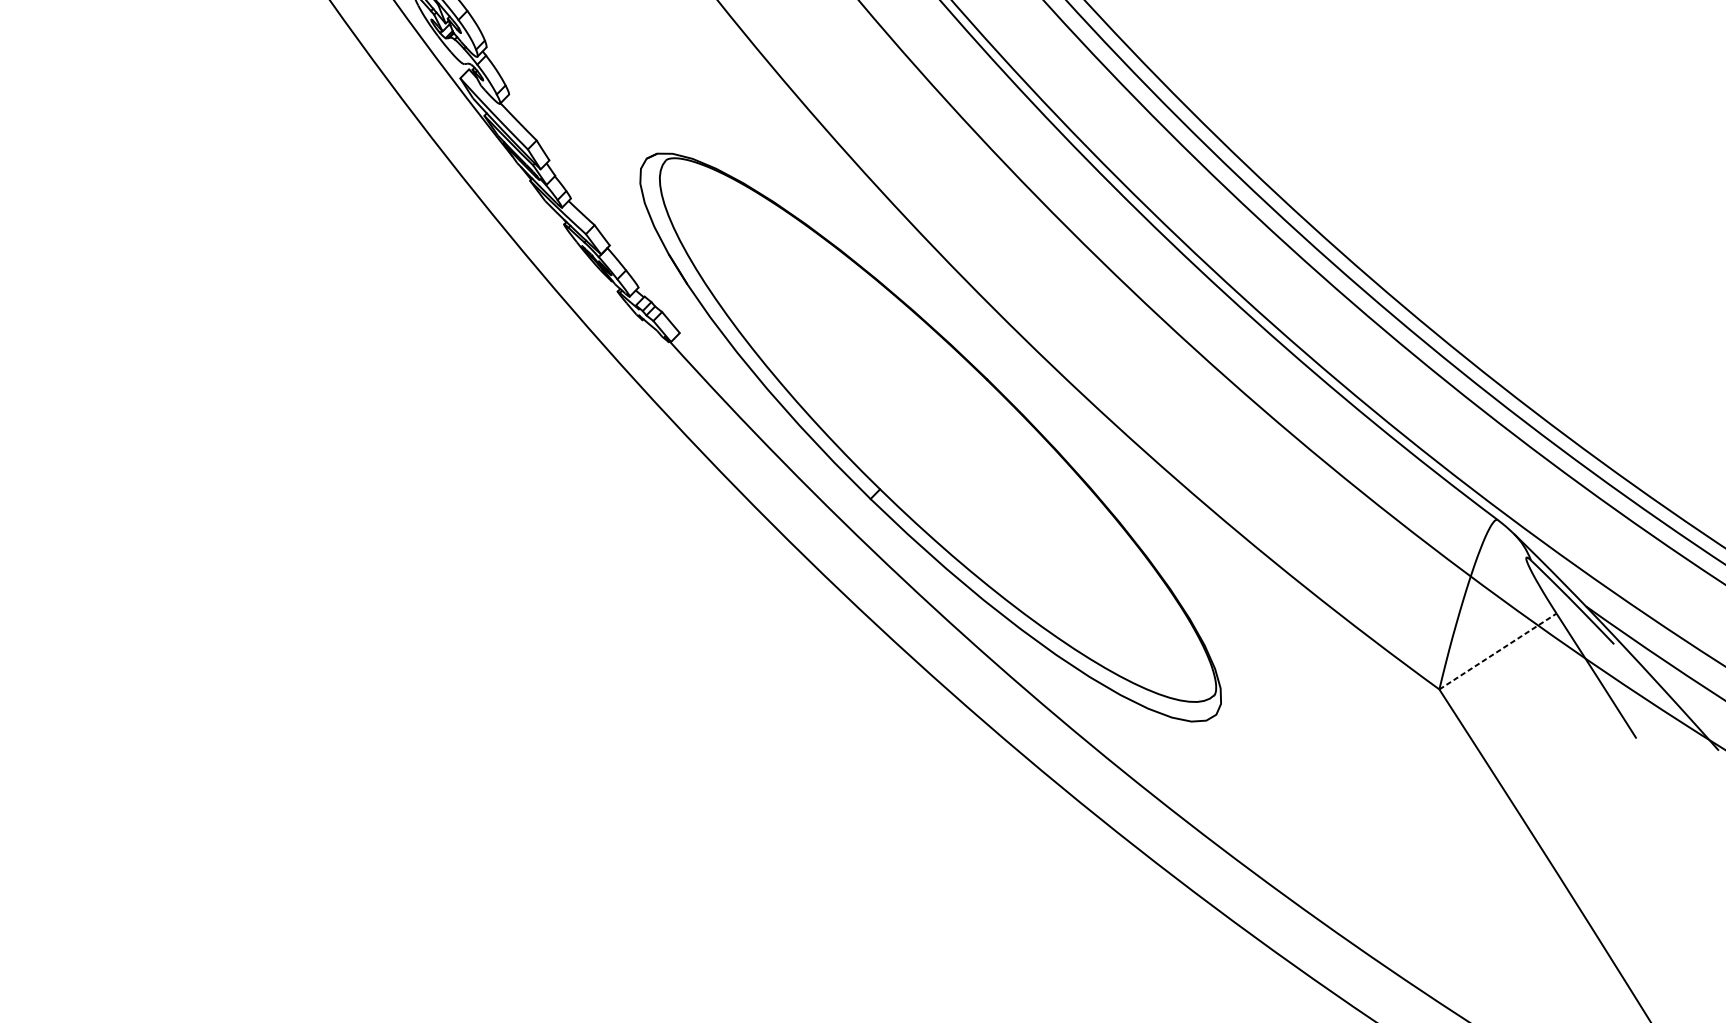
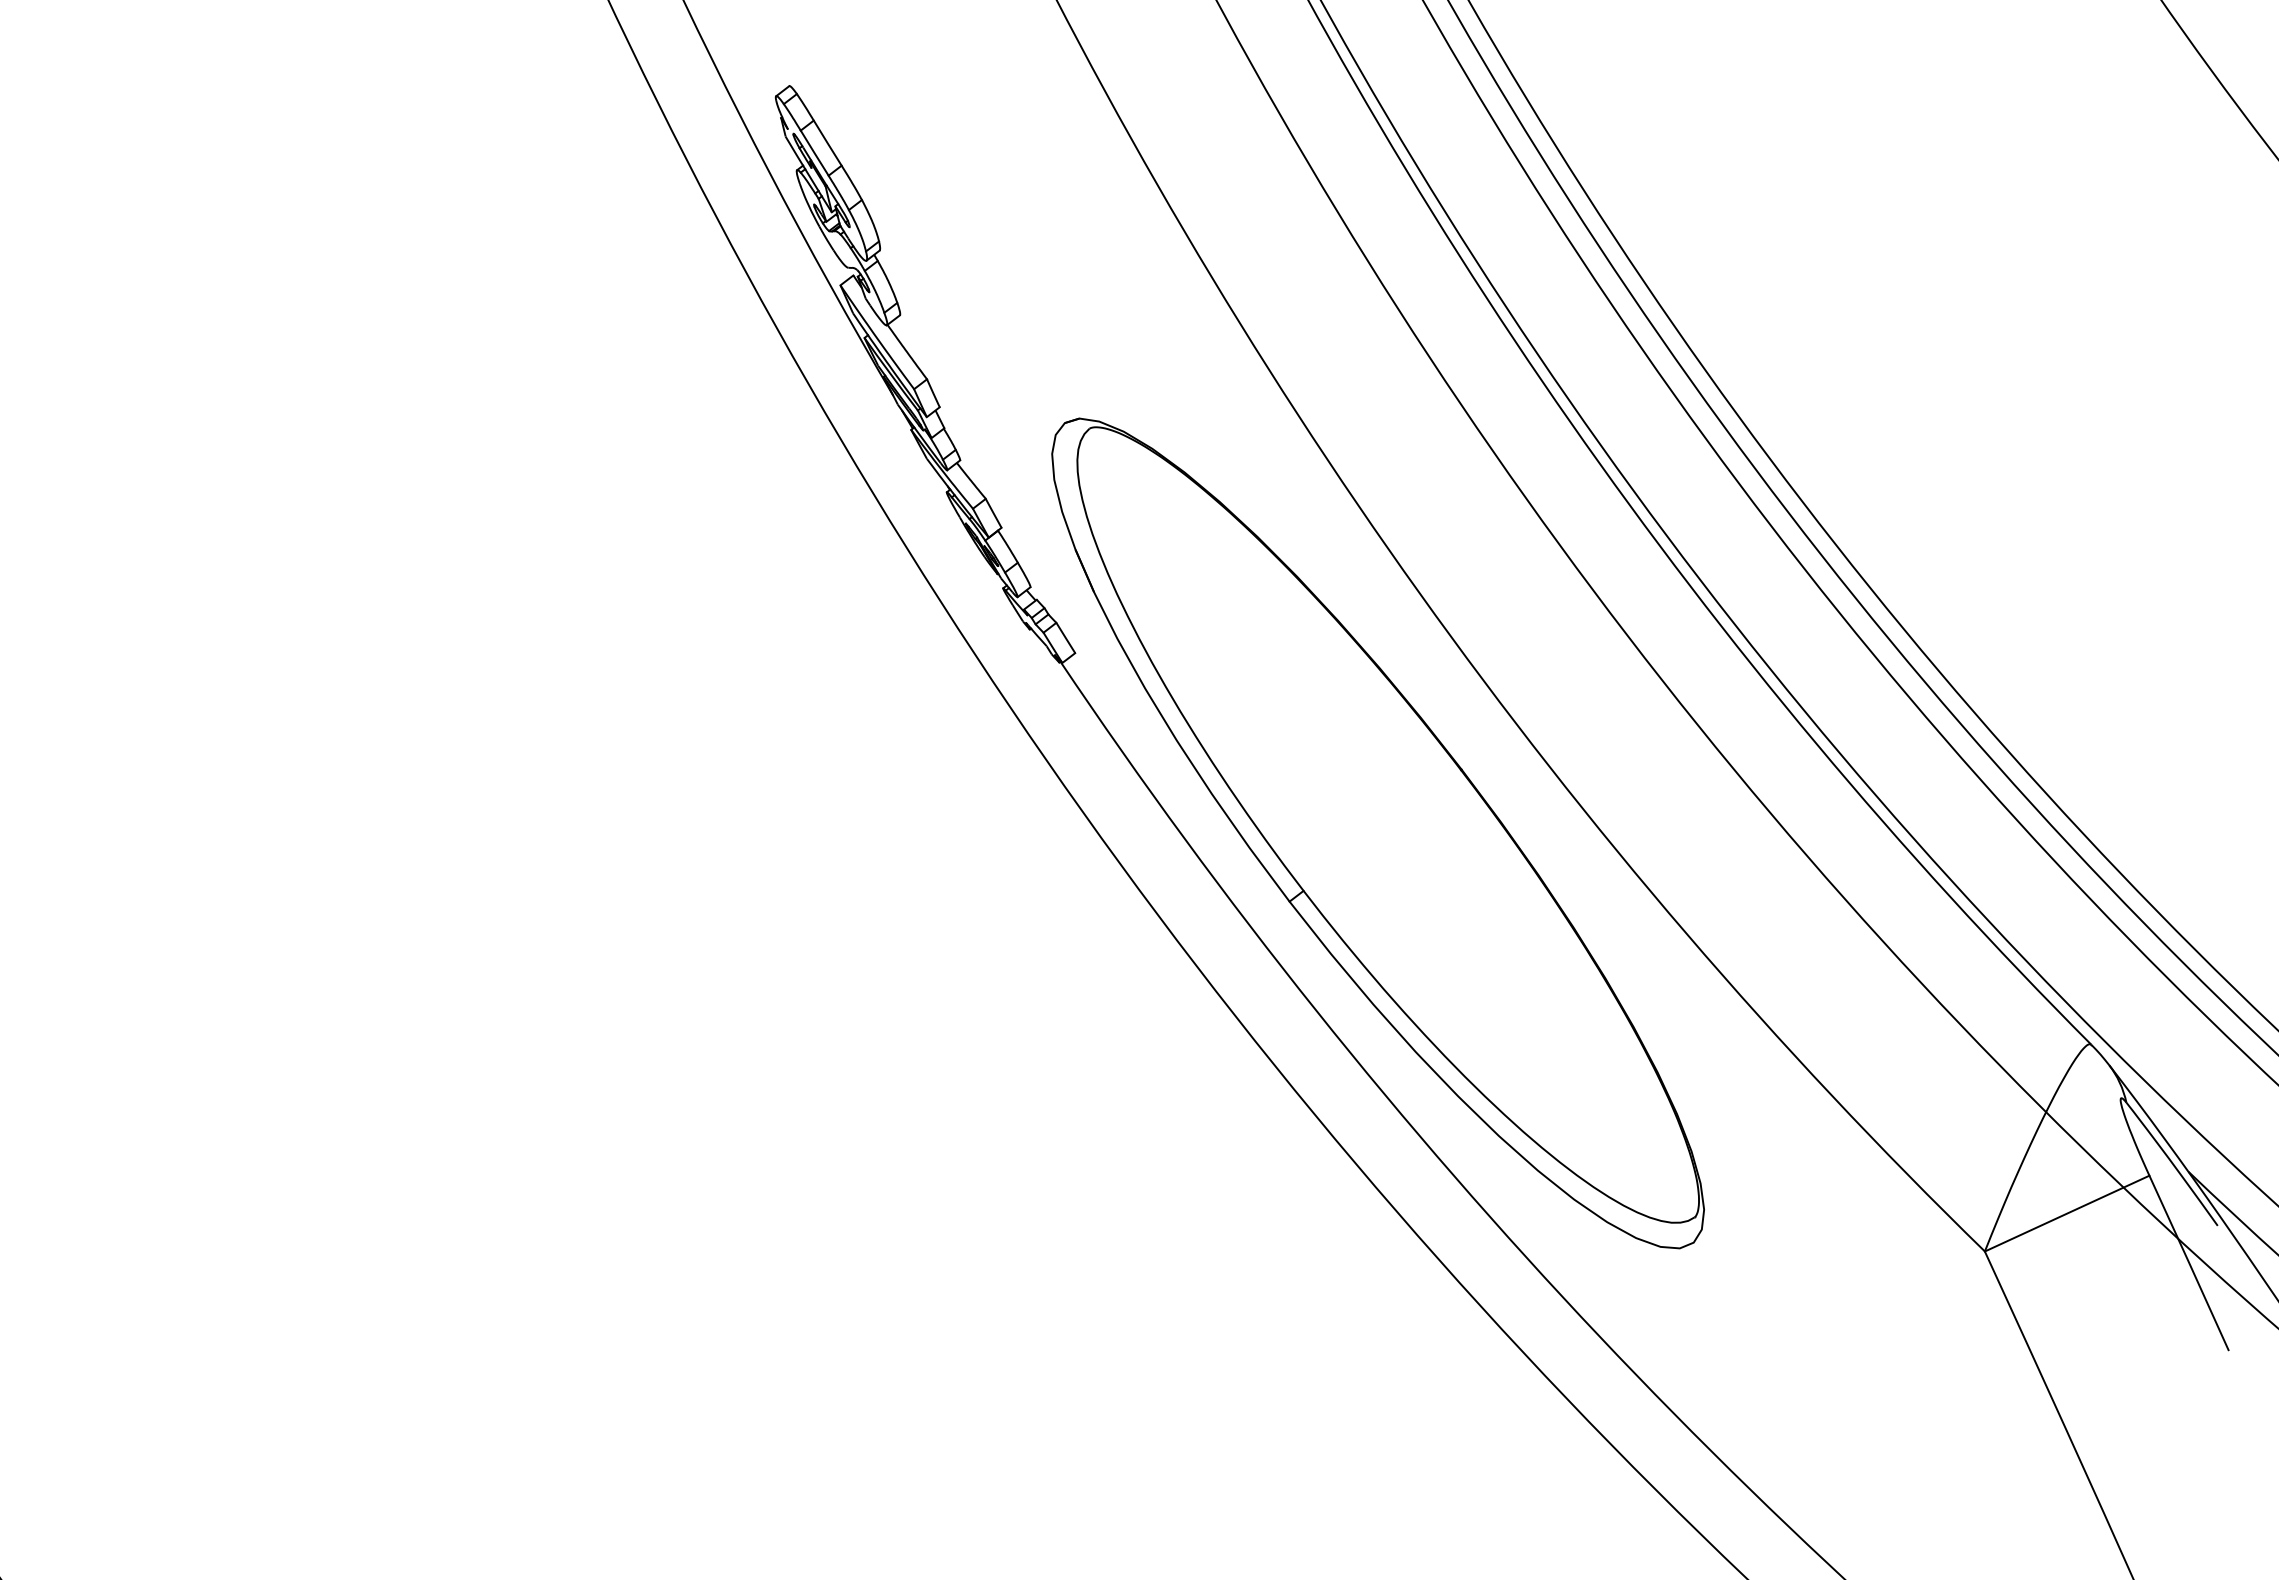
line: (1498, 651) -> (2067, 1213), dashed -> solid

